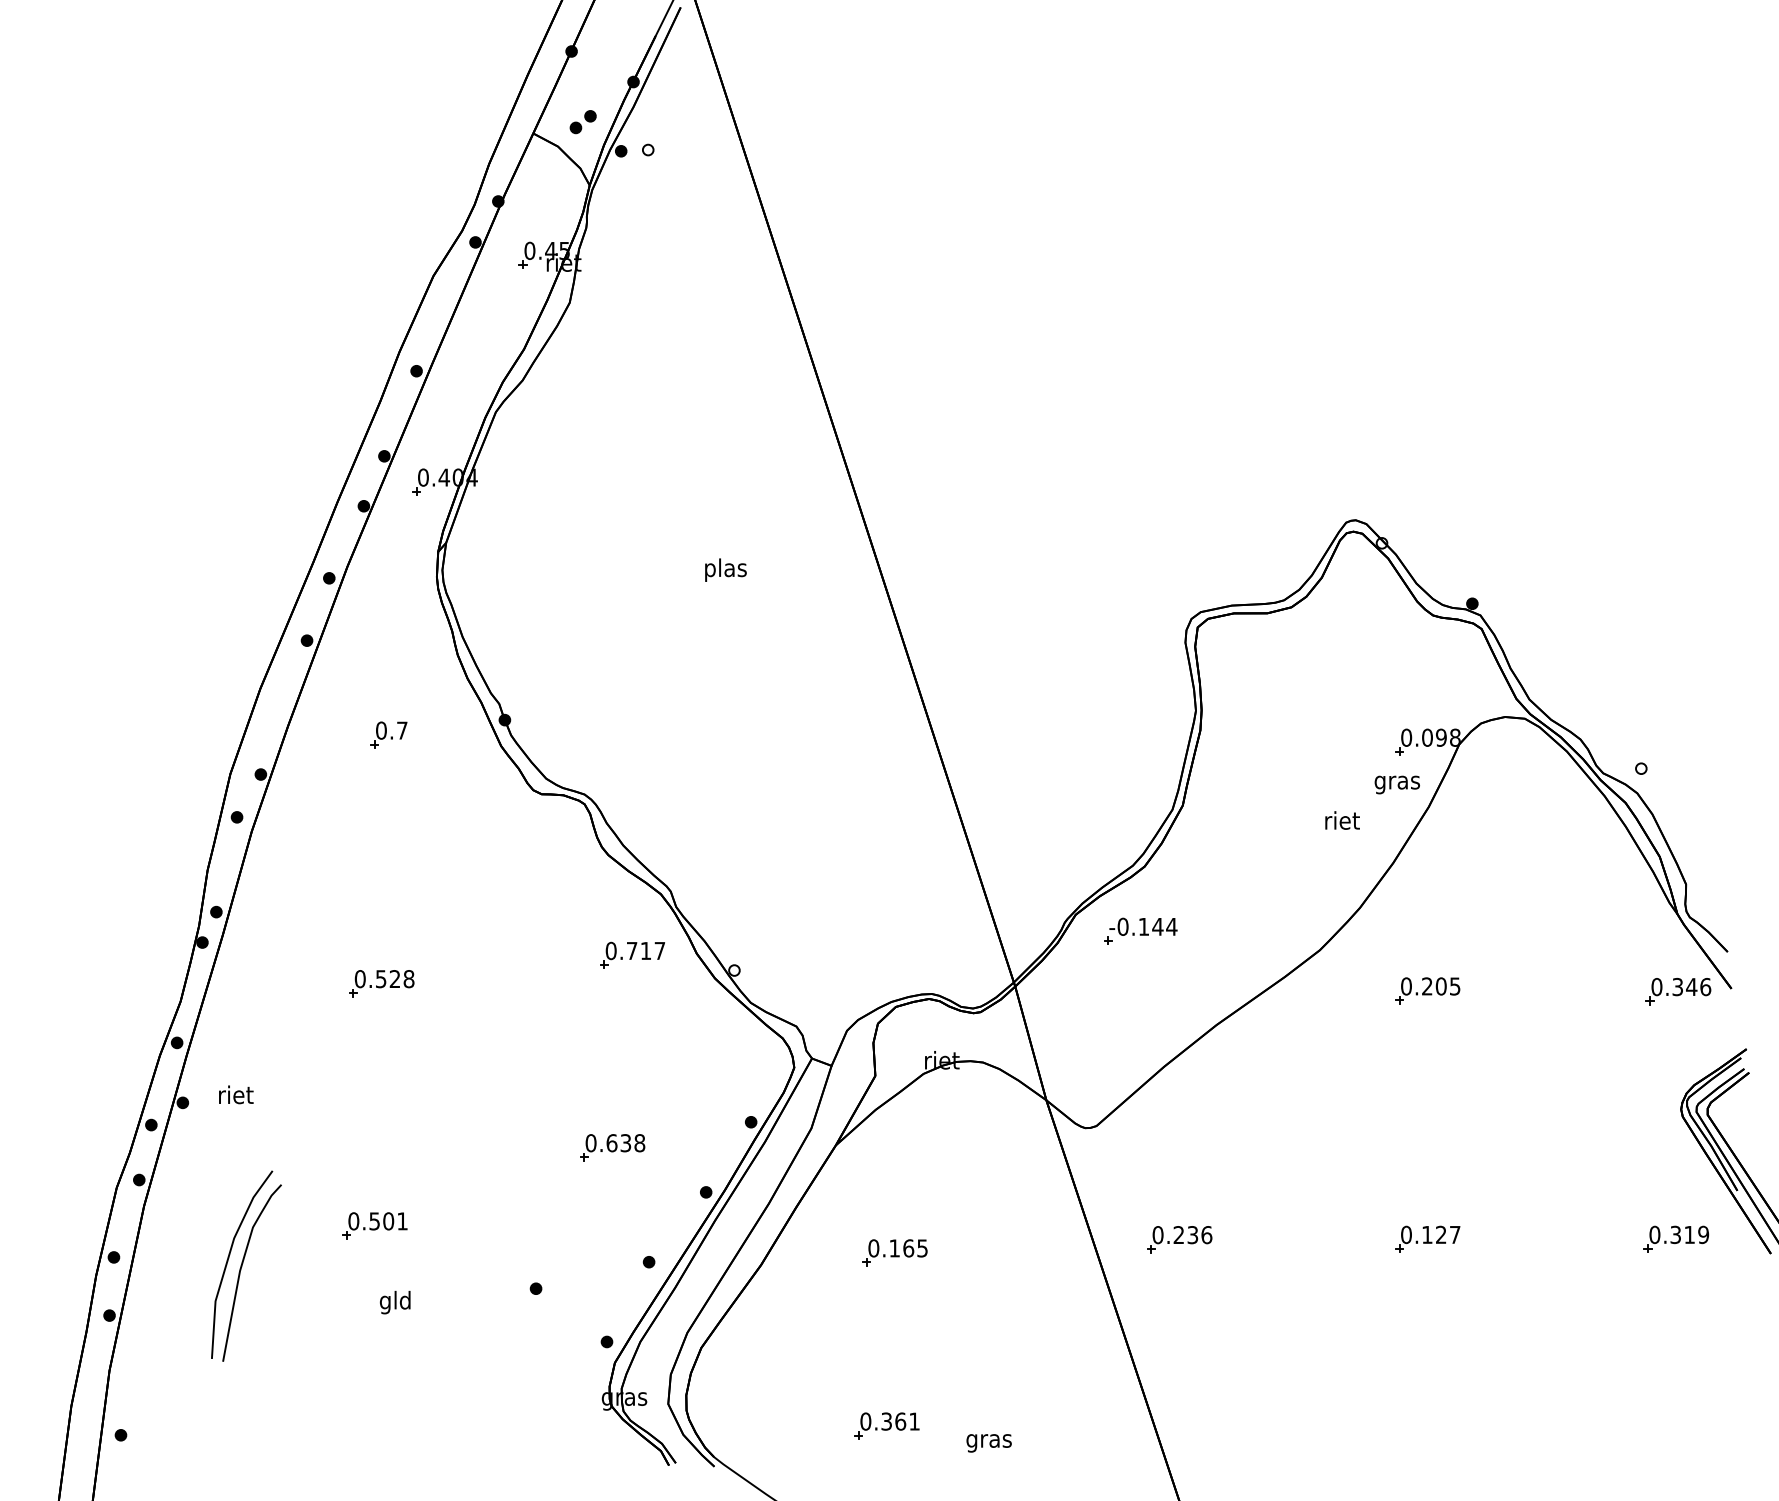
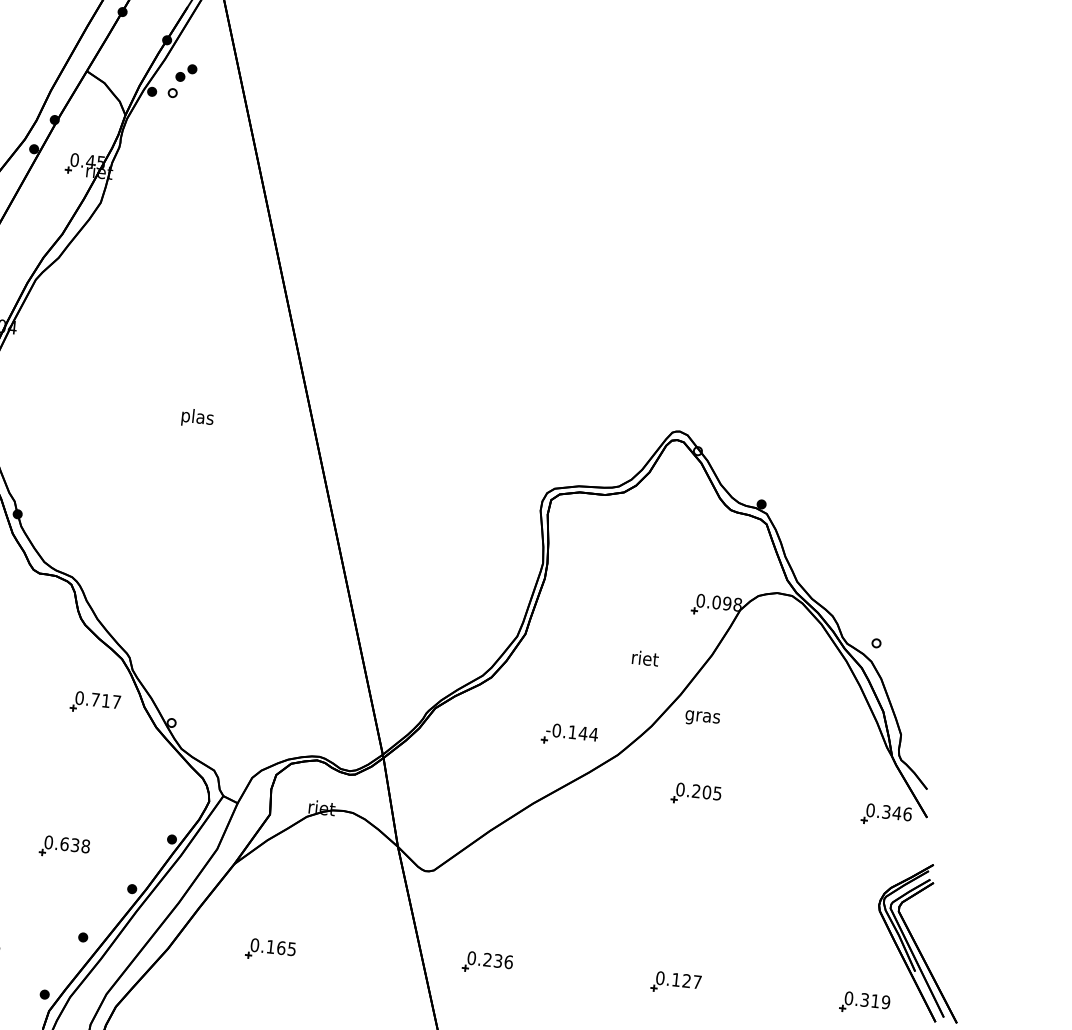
part: (582, 122) -> (185, 73), moved
text: (1396, 784) -> (702, 718), moved
part: (1140, 930) -> (569, 734), moved

